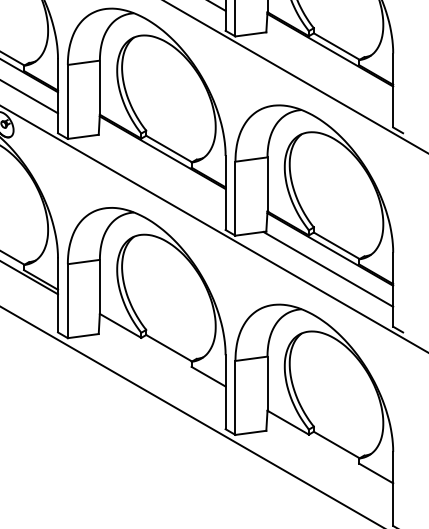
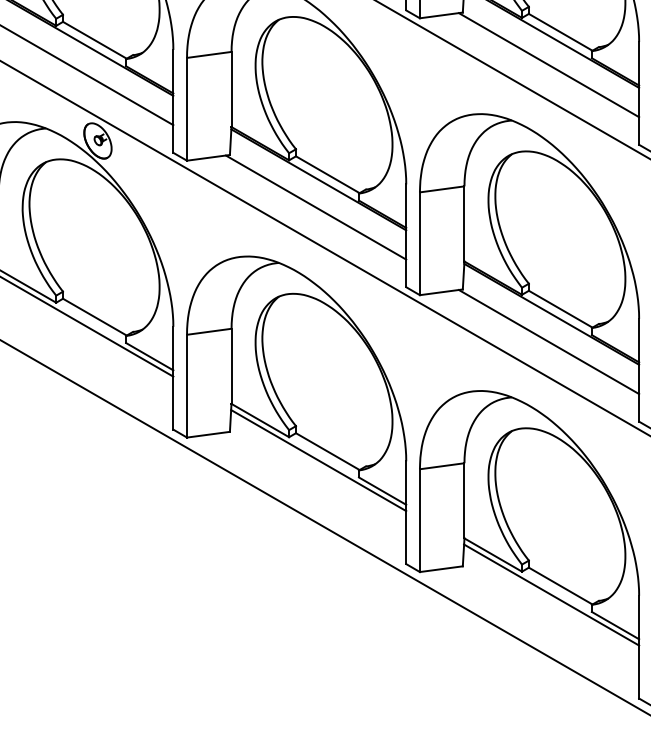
line: (327, 70) -> (548, 65), added
line: (160, 172) -> (315, 207), added
line: (162, 354) -> (318, 460), added
line: (330, 451) -> (551, 594), added

